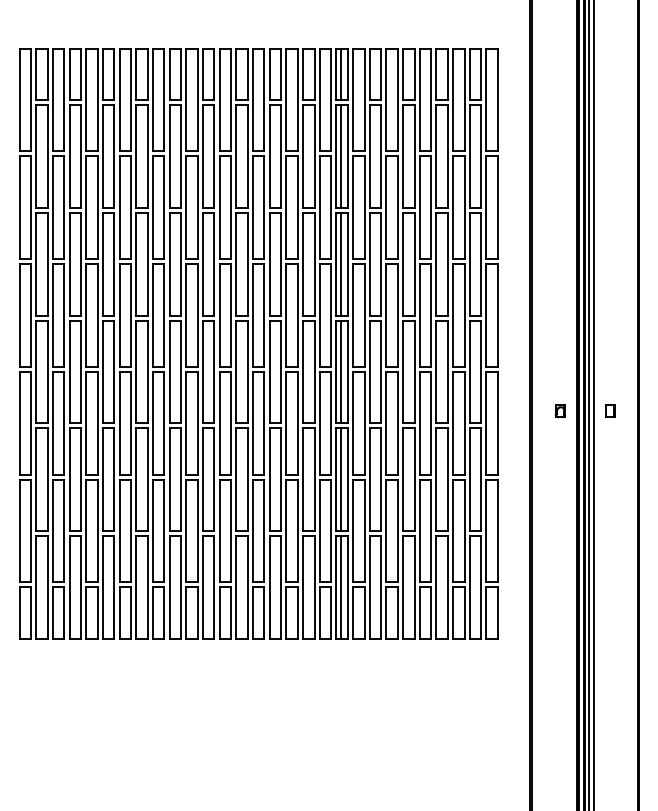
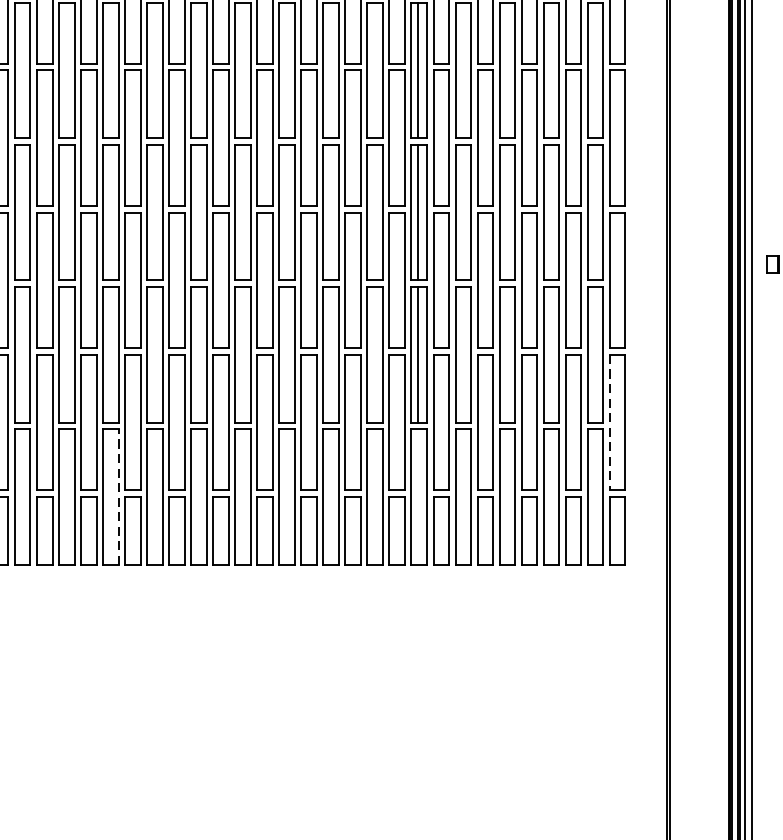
part: (559, 411) -> (706, 264), removed
line: (486, 531) -> (609, 423), solid -> dashed
line: (114, 586) -> (118, 495), solid -> dashed
line: (341, 587) -> (418, 497), removed

